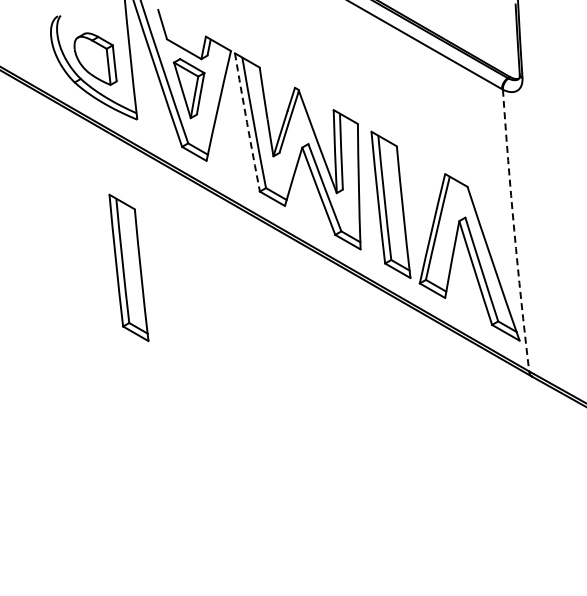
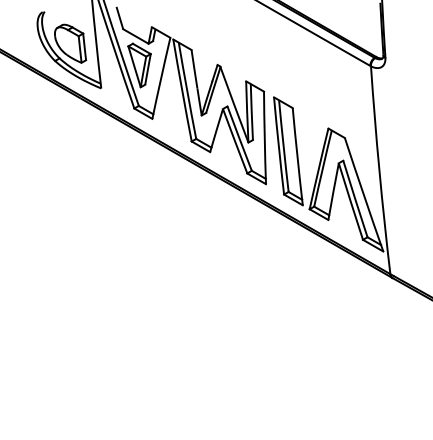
arc: (247, 122) -> (182, 90), dashed -> solid
arc: (514, 230) -> (379, 170), dashed -> solid
part: (128, 267) -> (94, 197), removed

